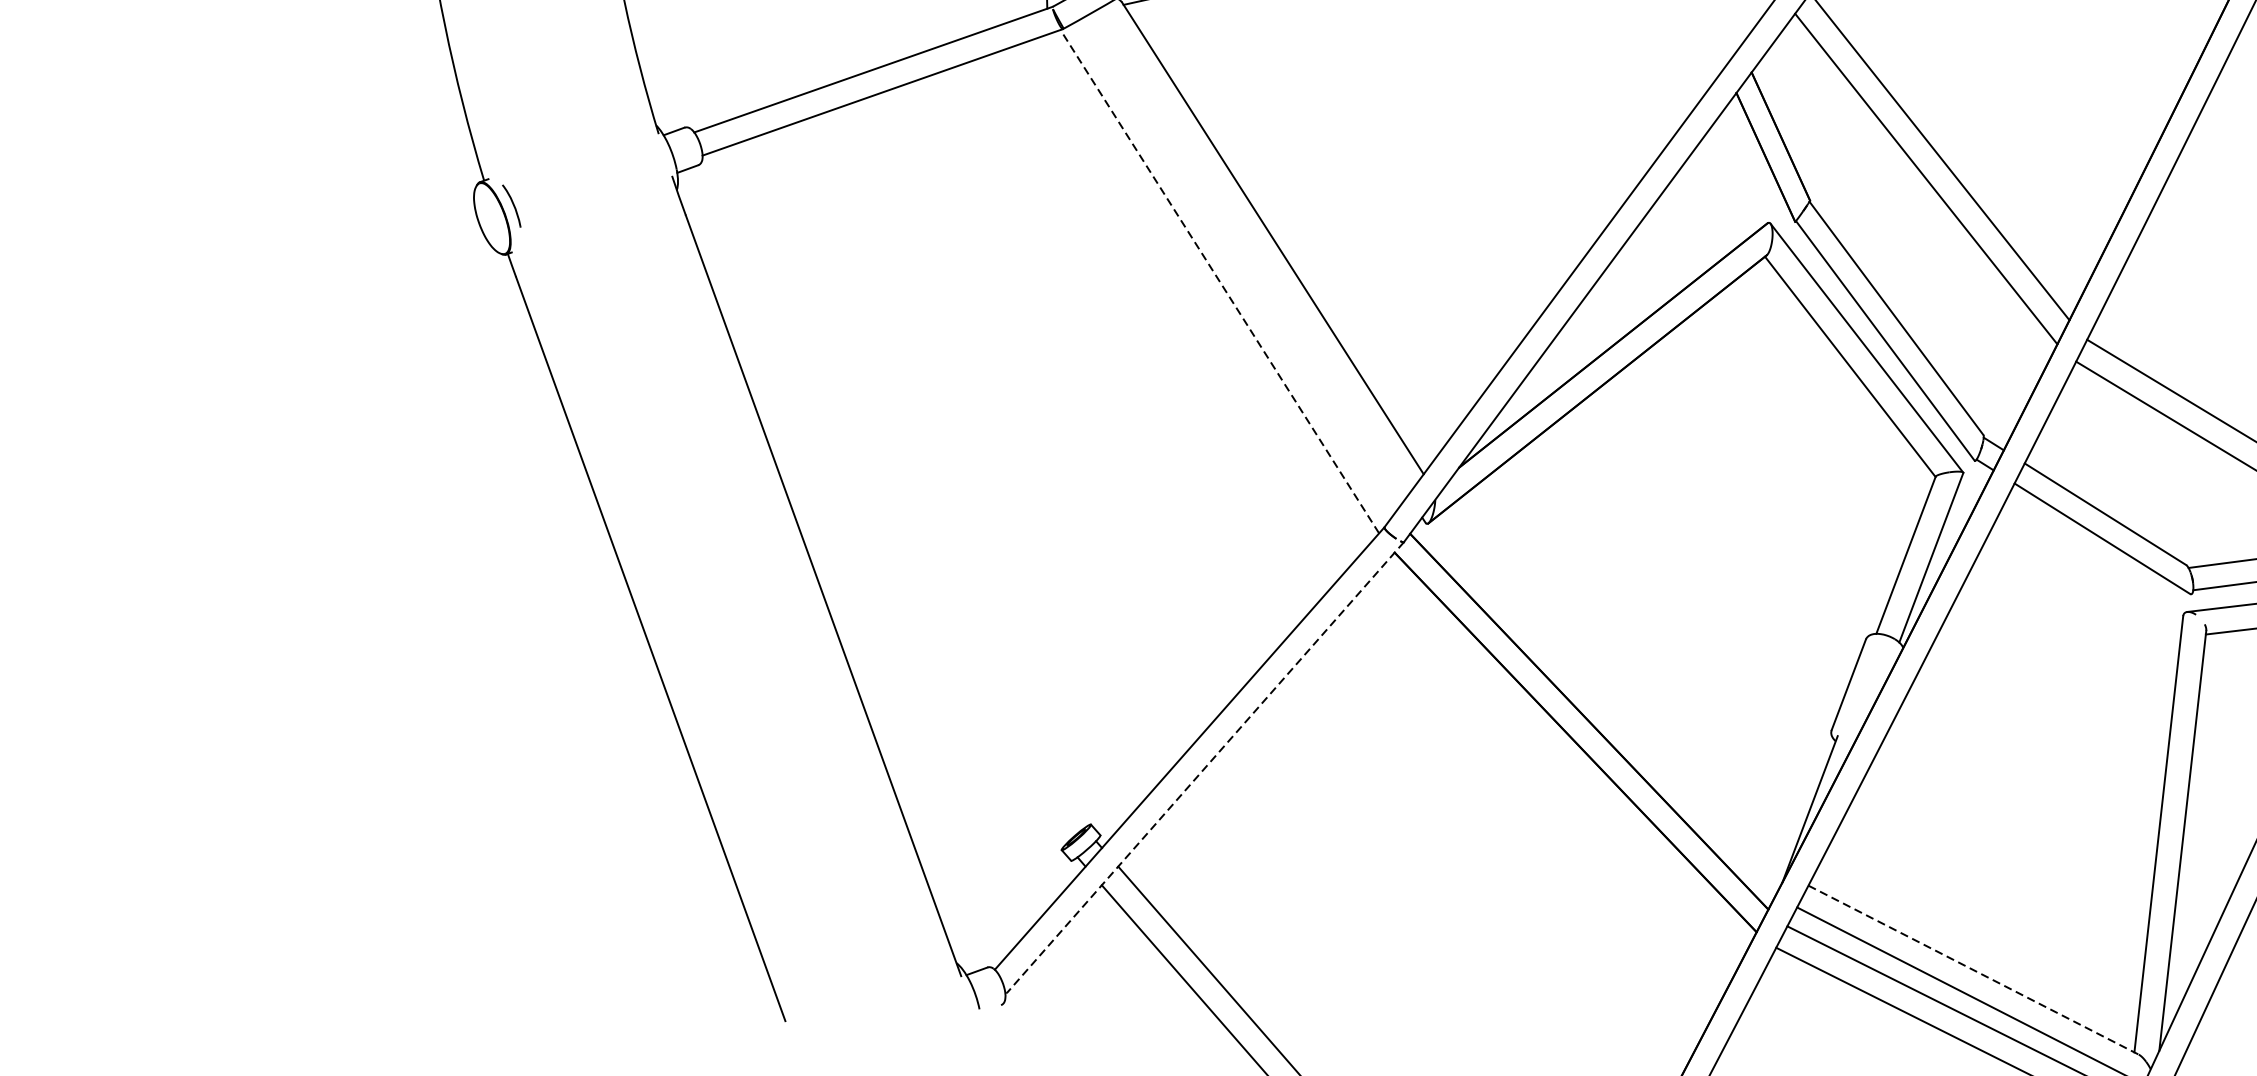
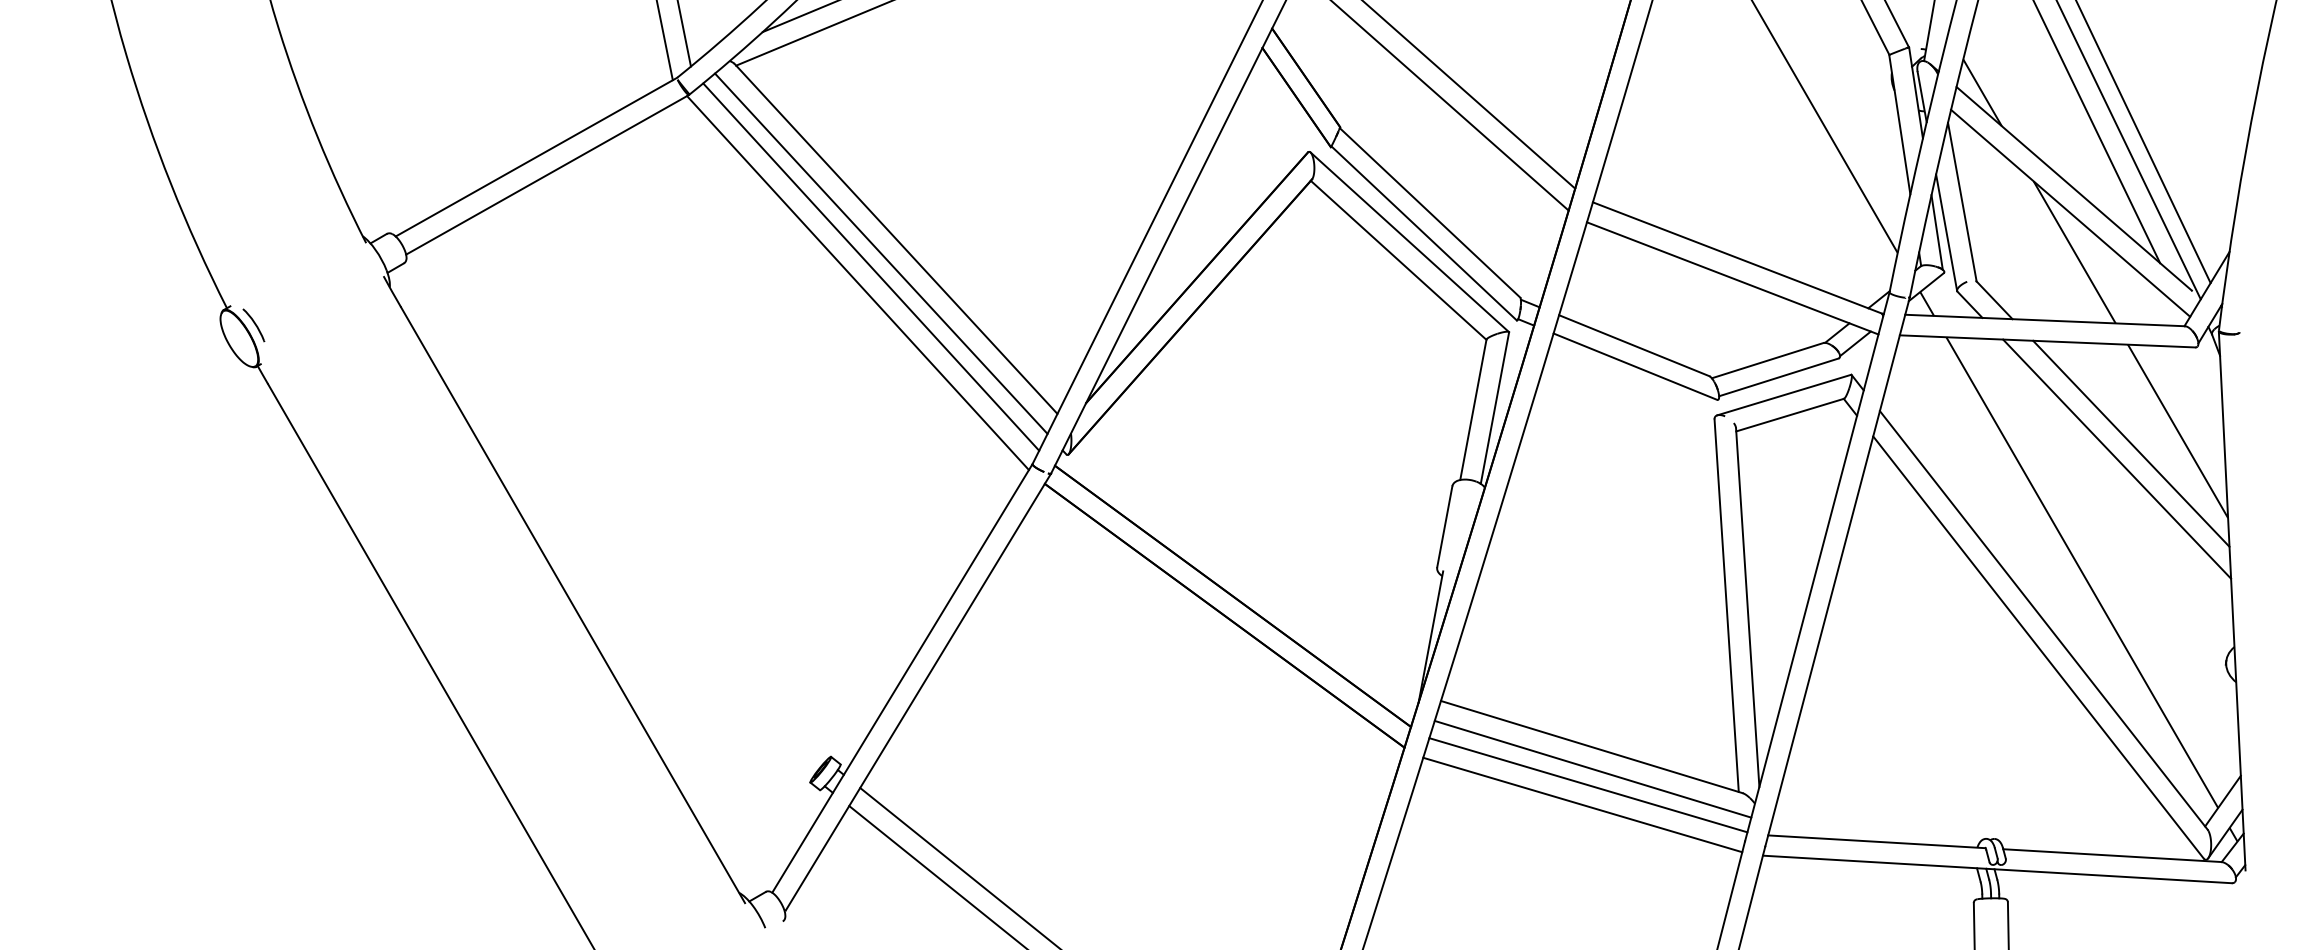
line: (1253, 252) -> (881, 253), added
line: (1238, 265) -> (871, 266), added
line: (1219, 280) -> (857, 282), dashed -> solid
line: (1205, 768) -> (918, 692), dashed -> solid
line: (1973, 970) -> (1591, 747), dashed -> solid

